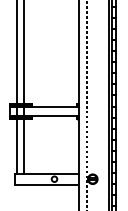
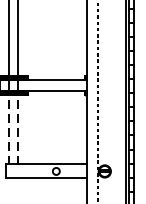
line: (17, 145) -> (9, 128), solid -> dashed
line: (24, 145) -> (18, 128), solid -> dashed

